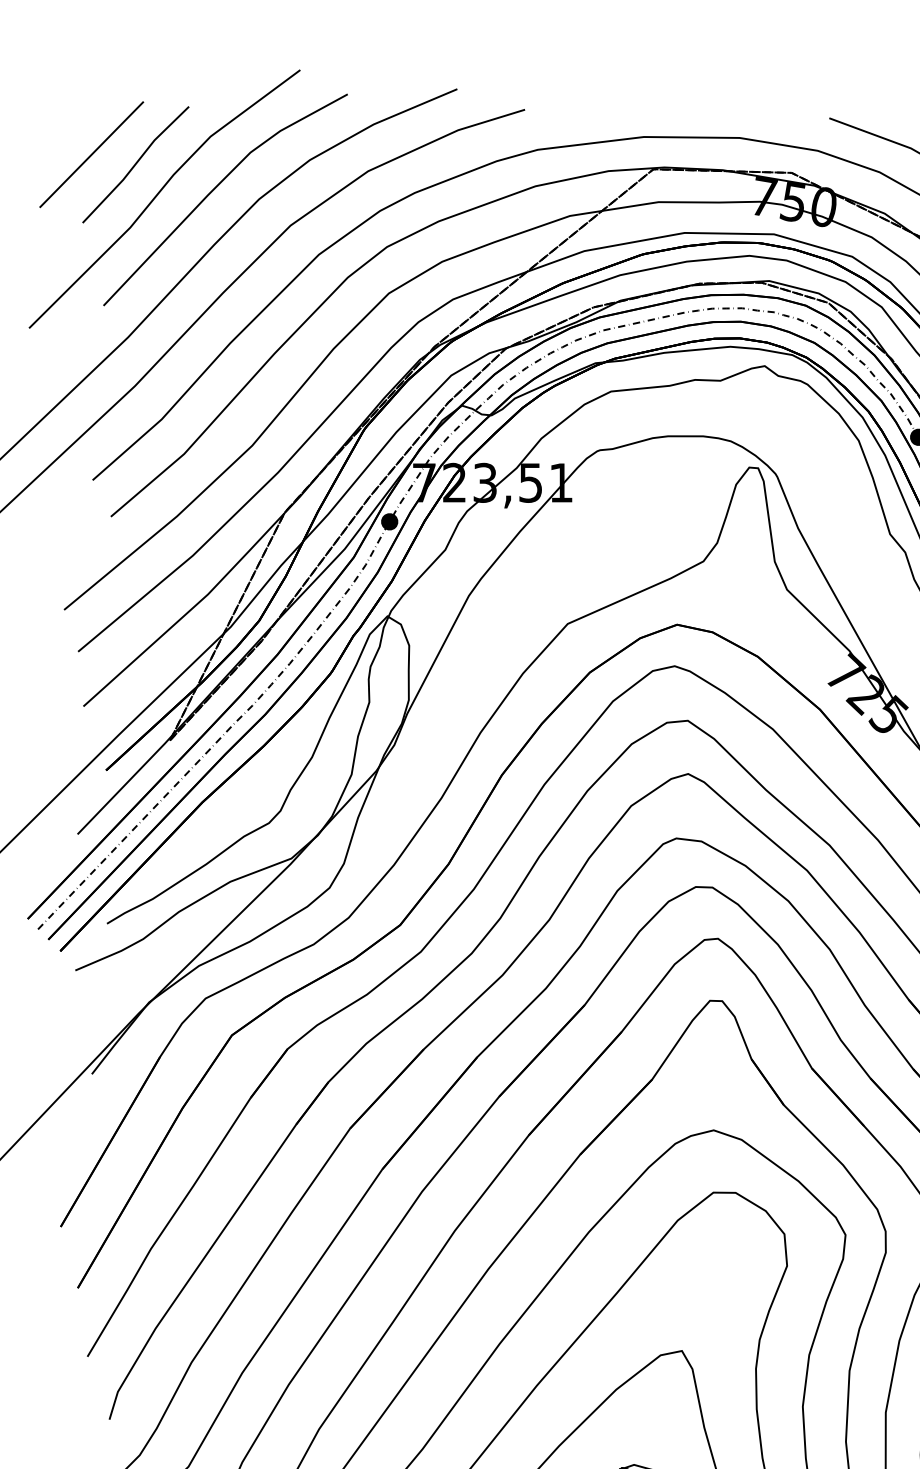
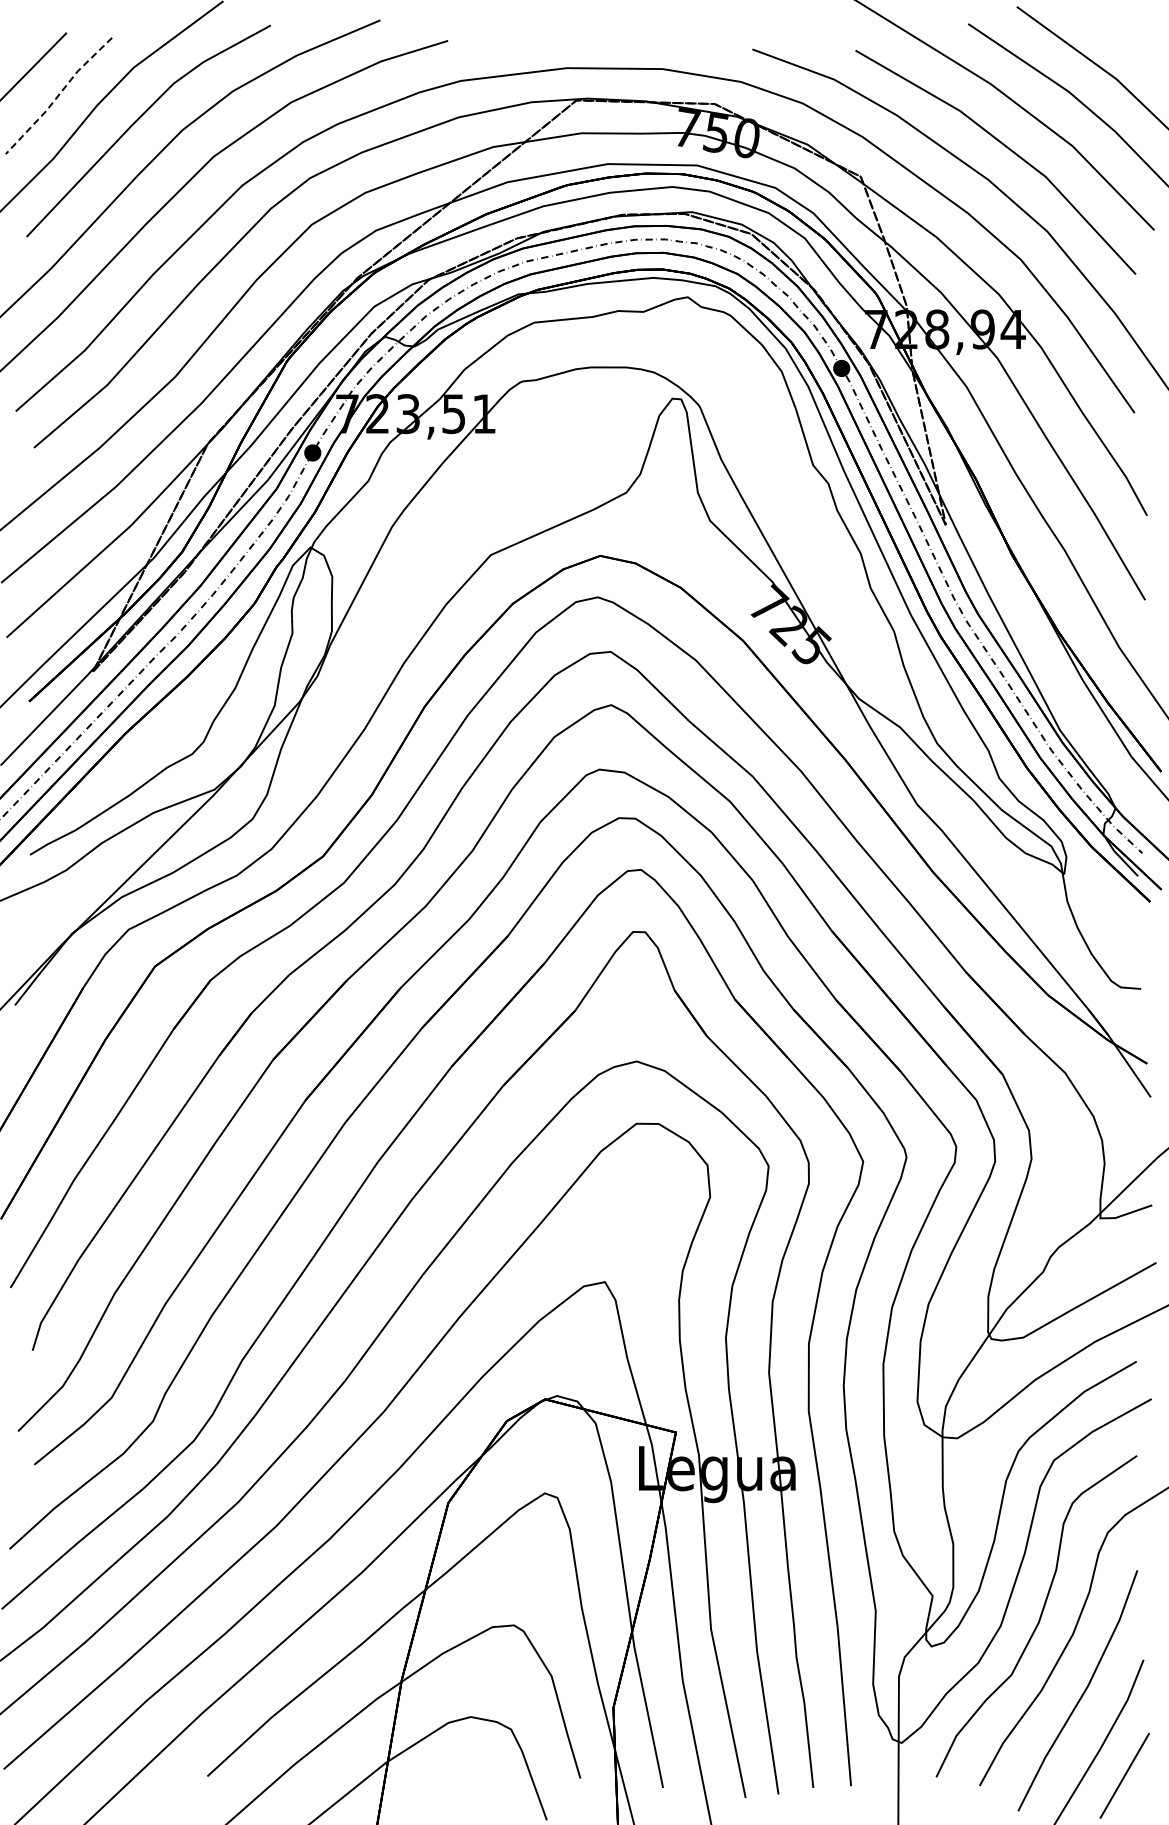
line: (135, 164) -> (58, 95), solid -> dashed

